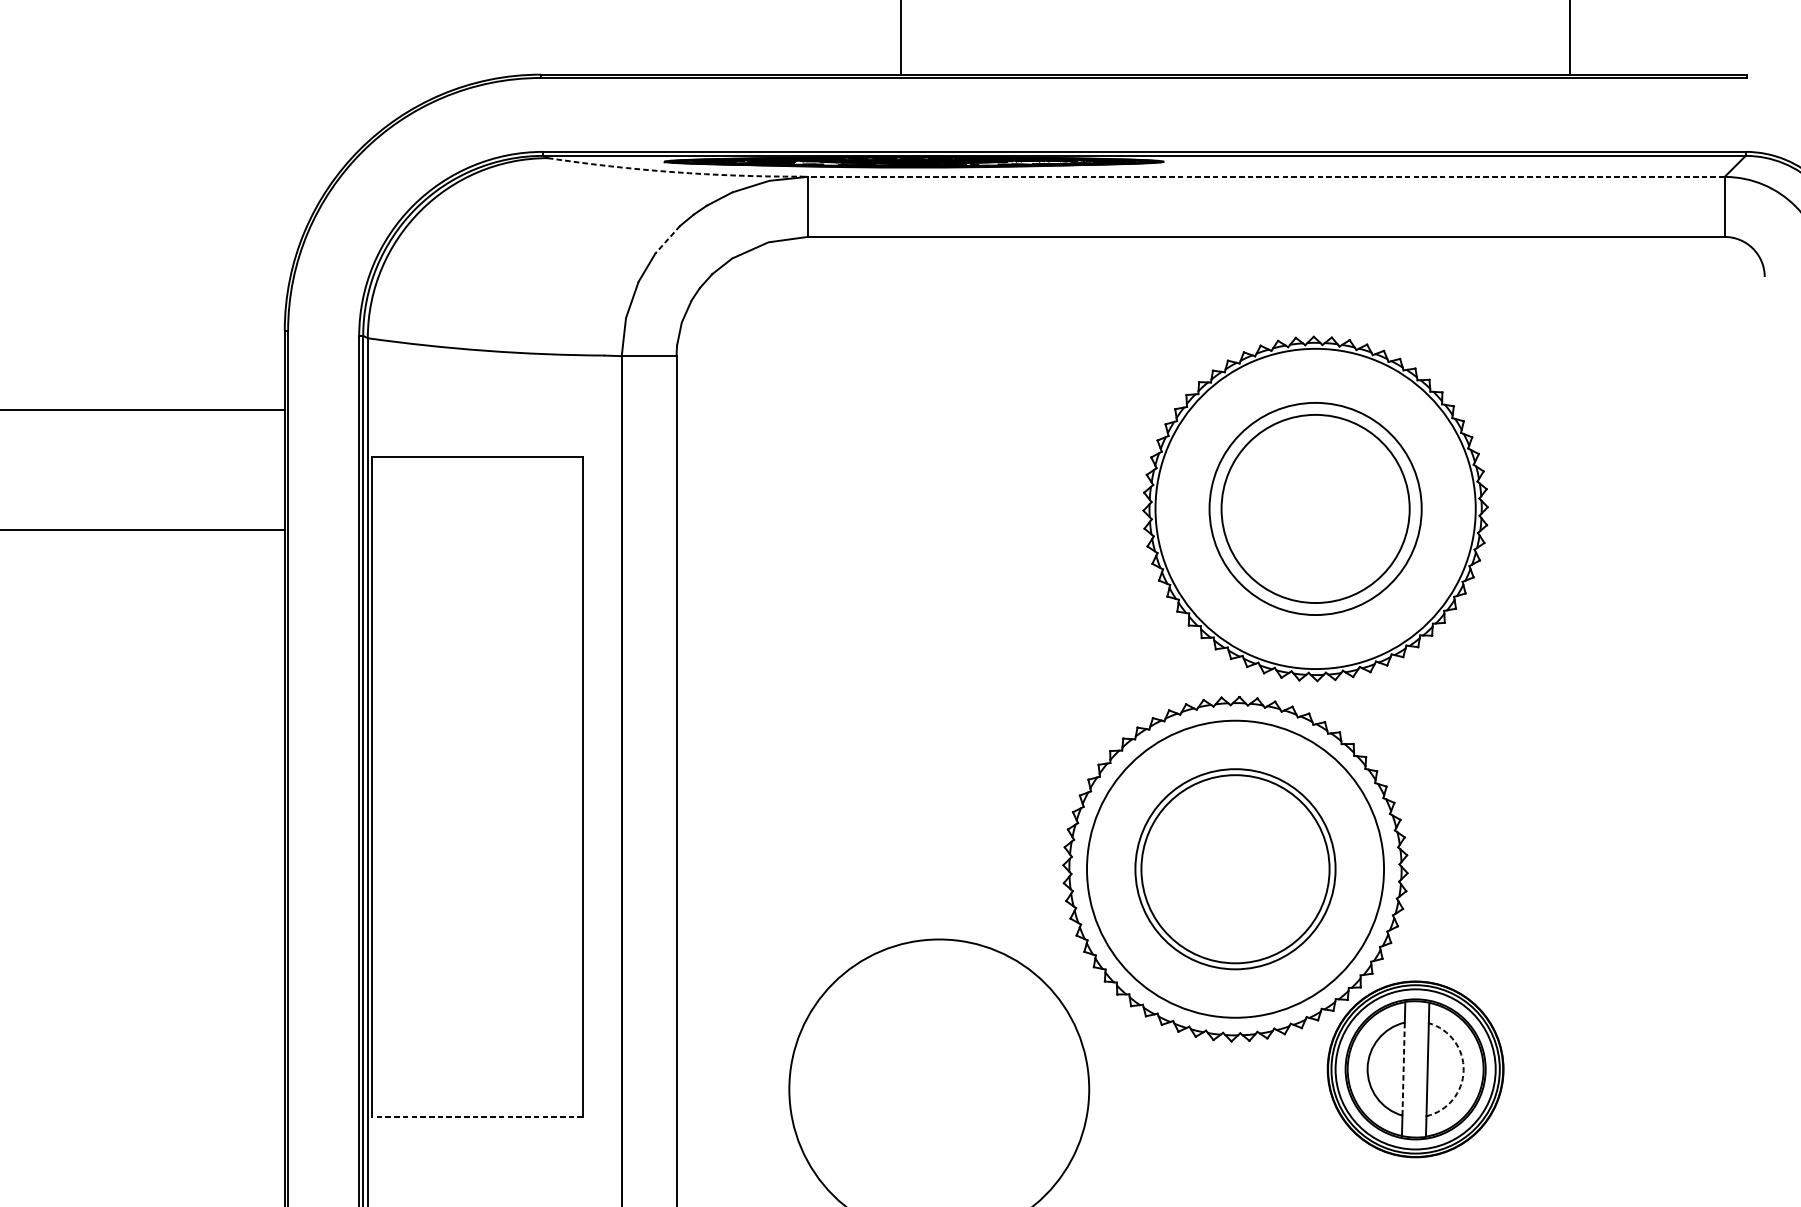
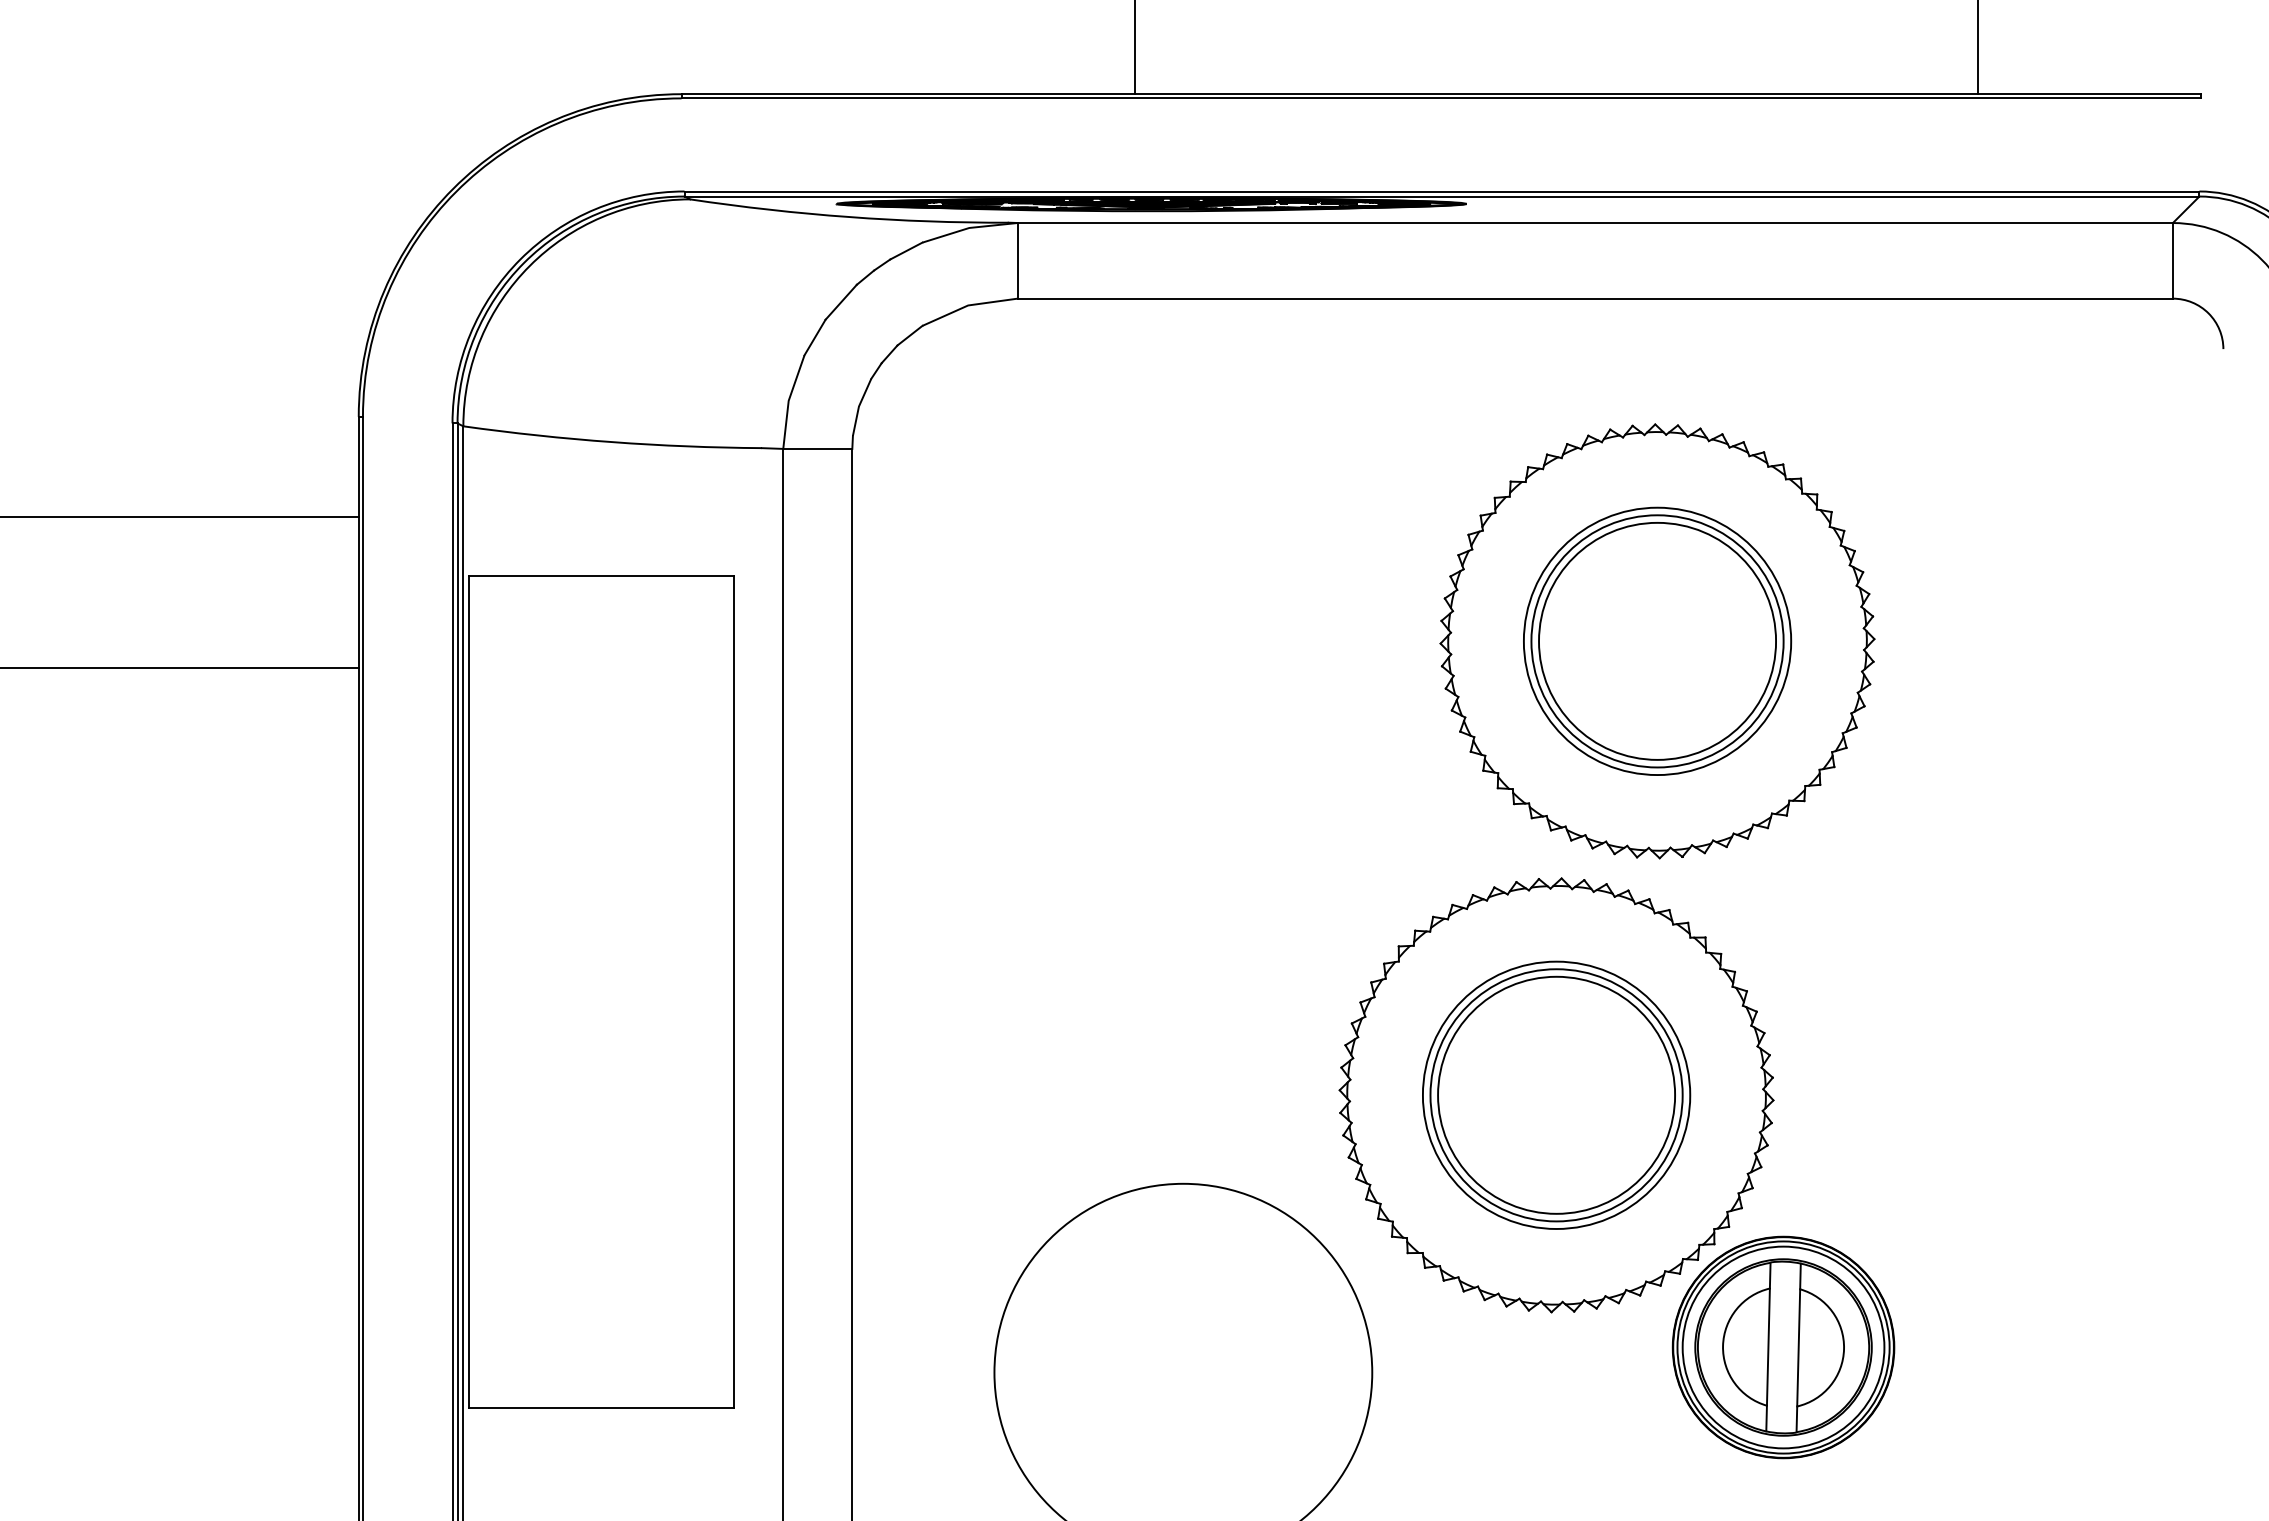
arc: (674, 172) -> (849, 217), dashed -> solid
line: (1266, 177) -> (1595, 223), dashed -> solid
line: (667, 239) -> (840, 302), dashed -> solid
circle: (1315, 509) -> (1657, 641), size x0.62
circle: (1235, 868) -> (1556, 1094), size x0.71
line: (1403, 1069) -> (1768, 1347), dashed -> solid
arc: (1464, 1070) -> (1844, 1349), dashed -> solid
line: (477, 1117) -> (601, 1408), dashed -> solid

